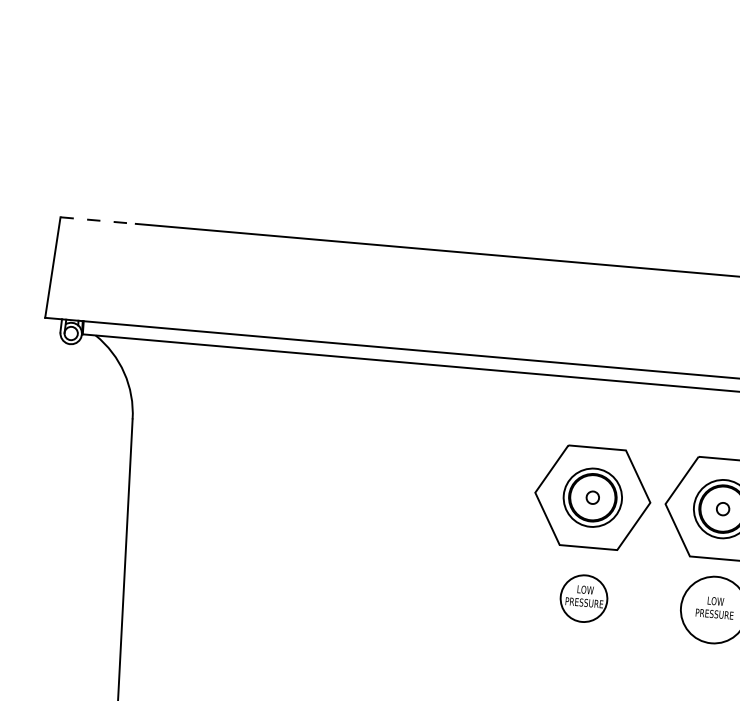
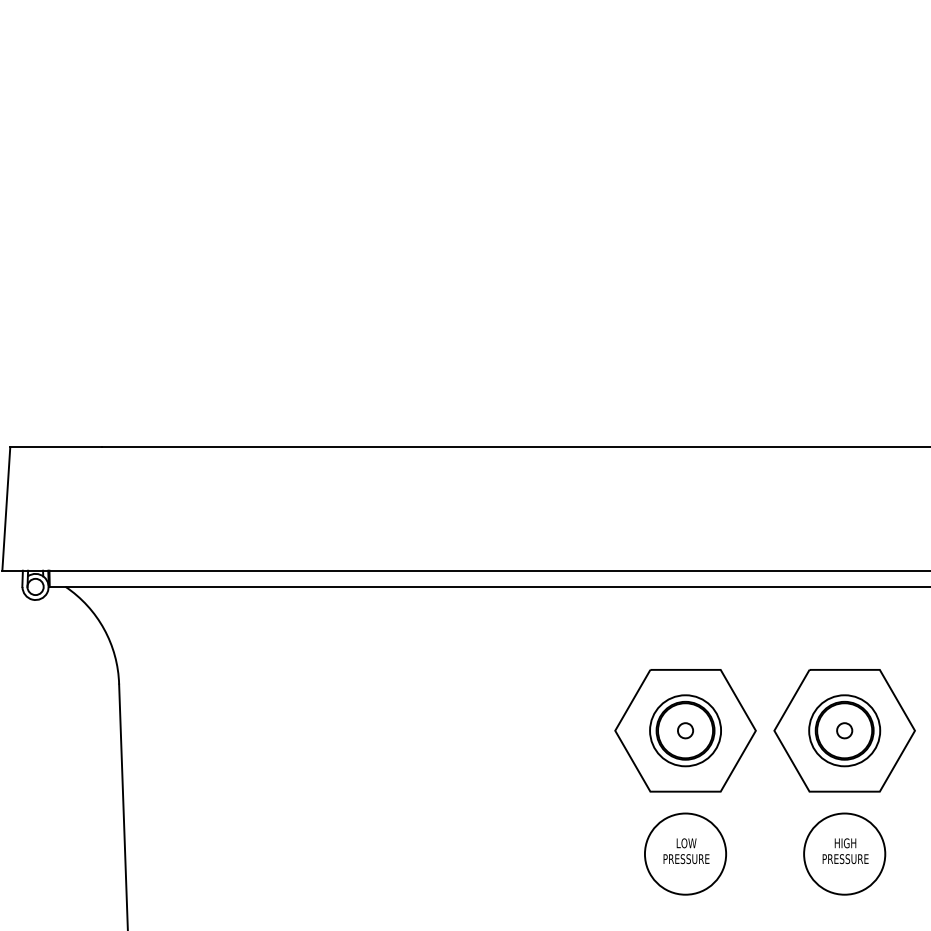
line: (98, 220) -> (56, 447), dashed -> solid
circle: (584, 598) -> (685, 853), size x1.43
text: (715, 601) -> (845, 843), LOW -> HIGH

